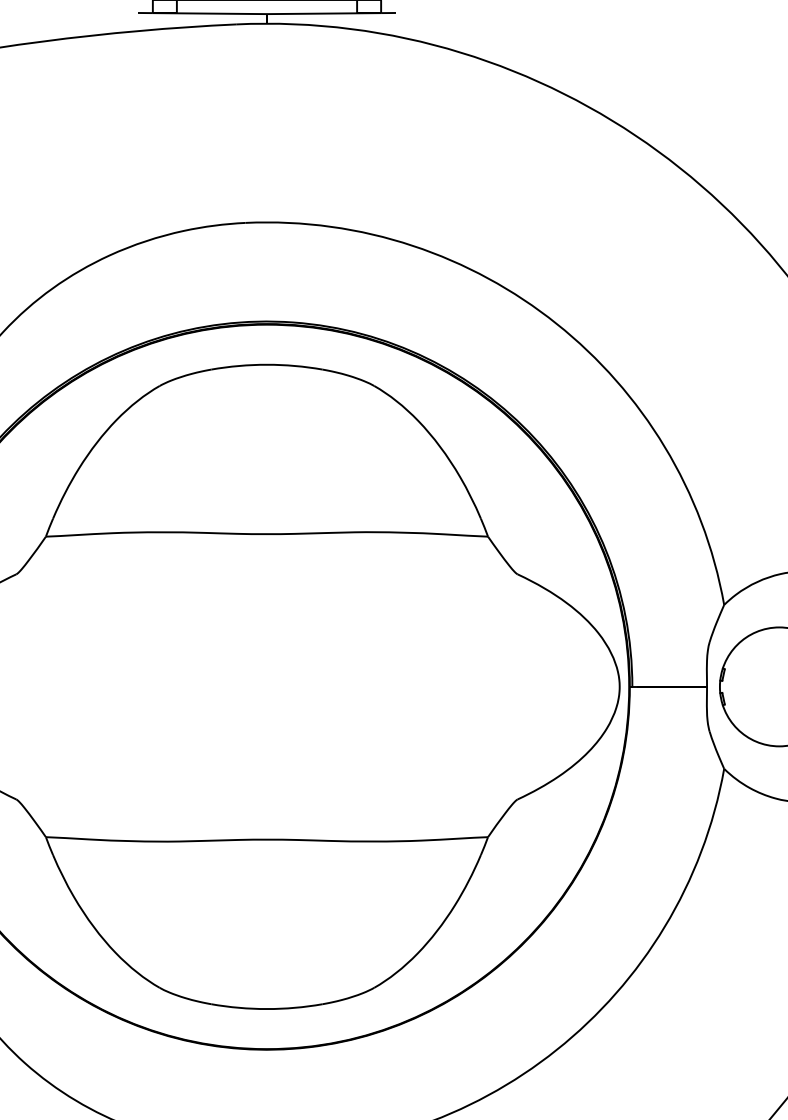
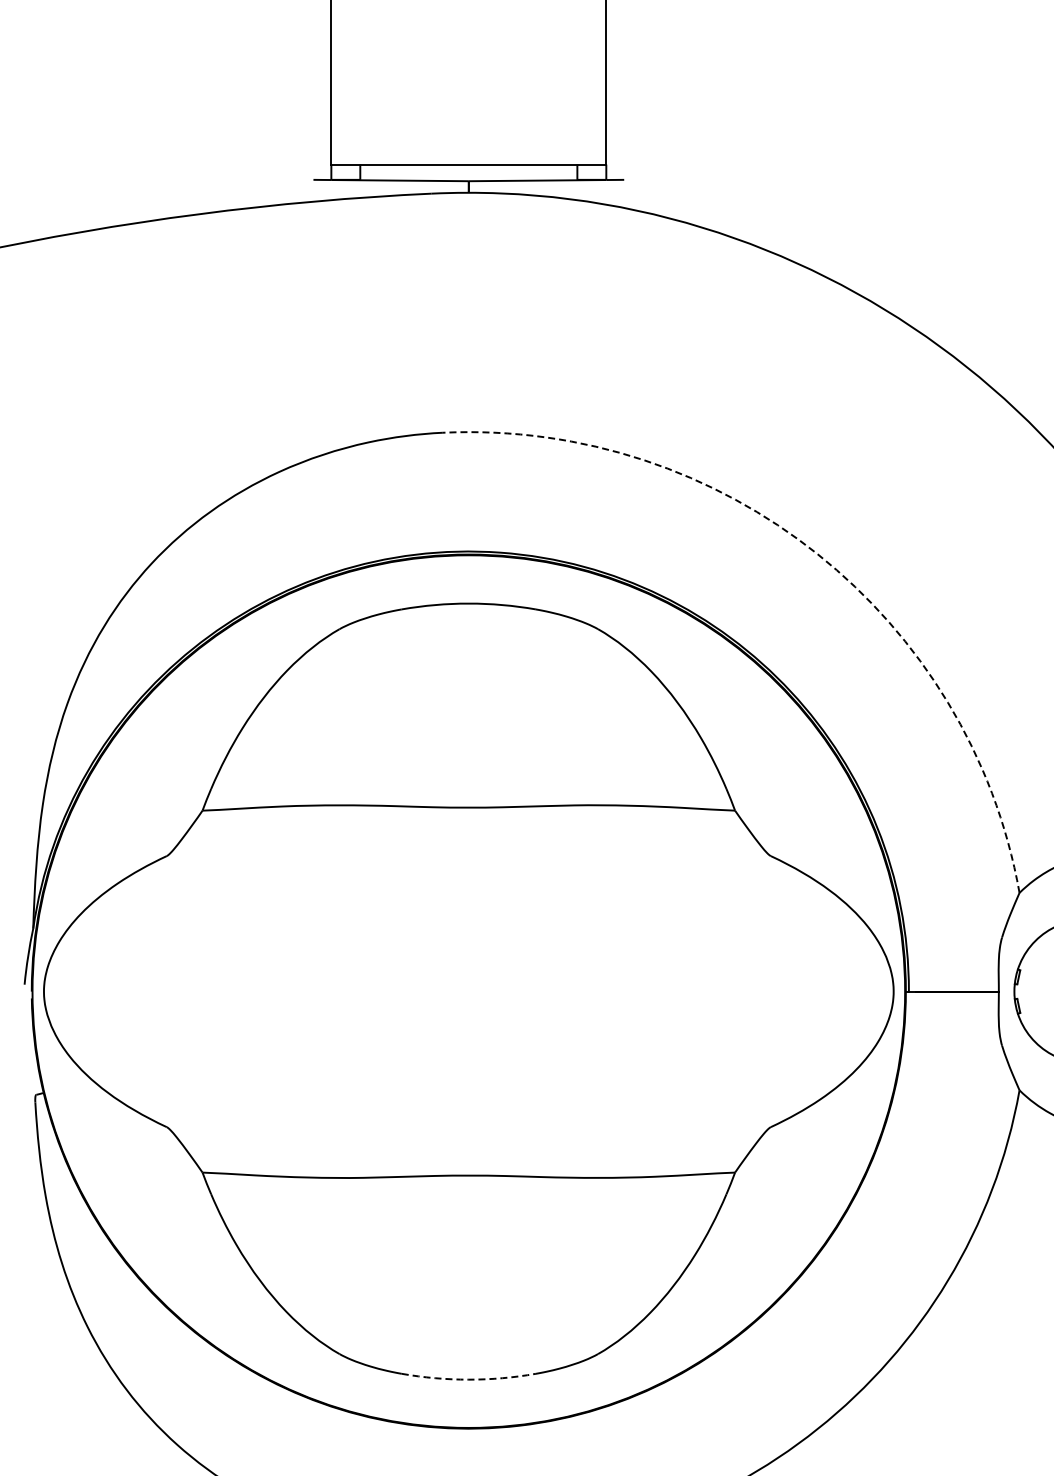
arc: (556, 324) -> (817, 554), solid -> dashed
arc: (266, 1008) -> (468, 1379), solid -> dashed

